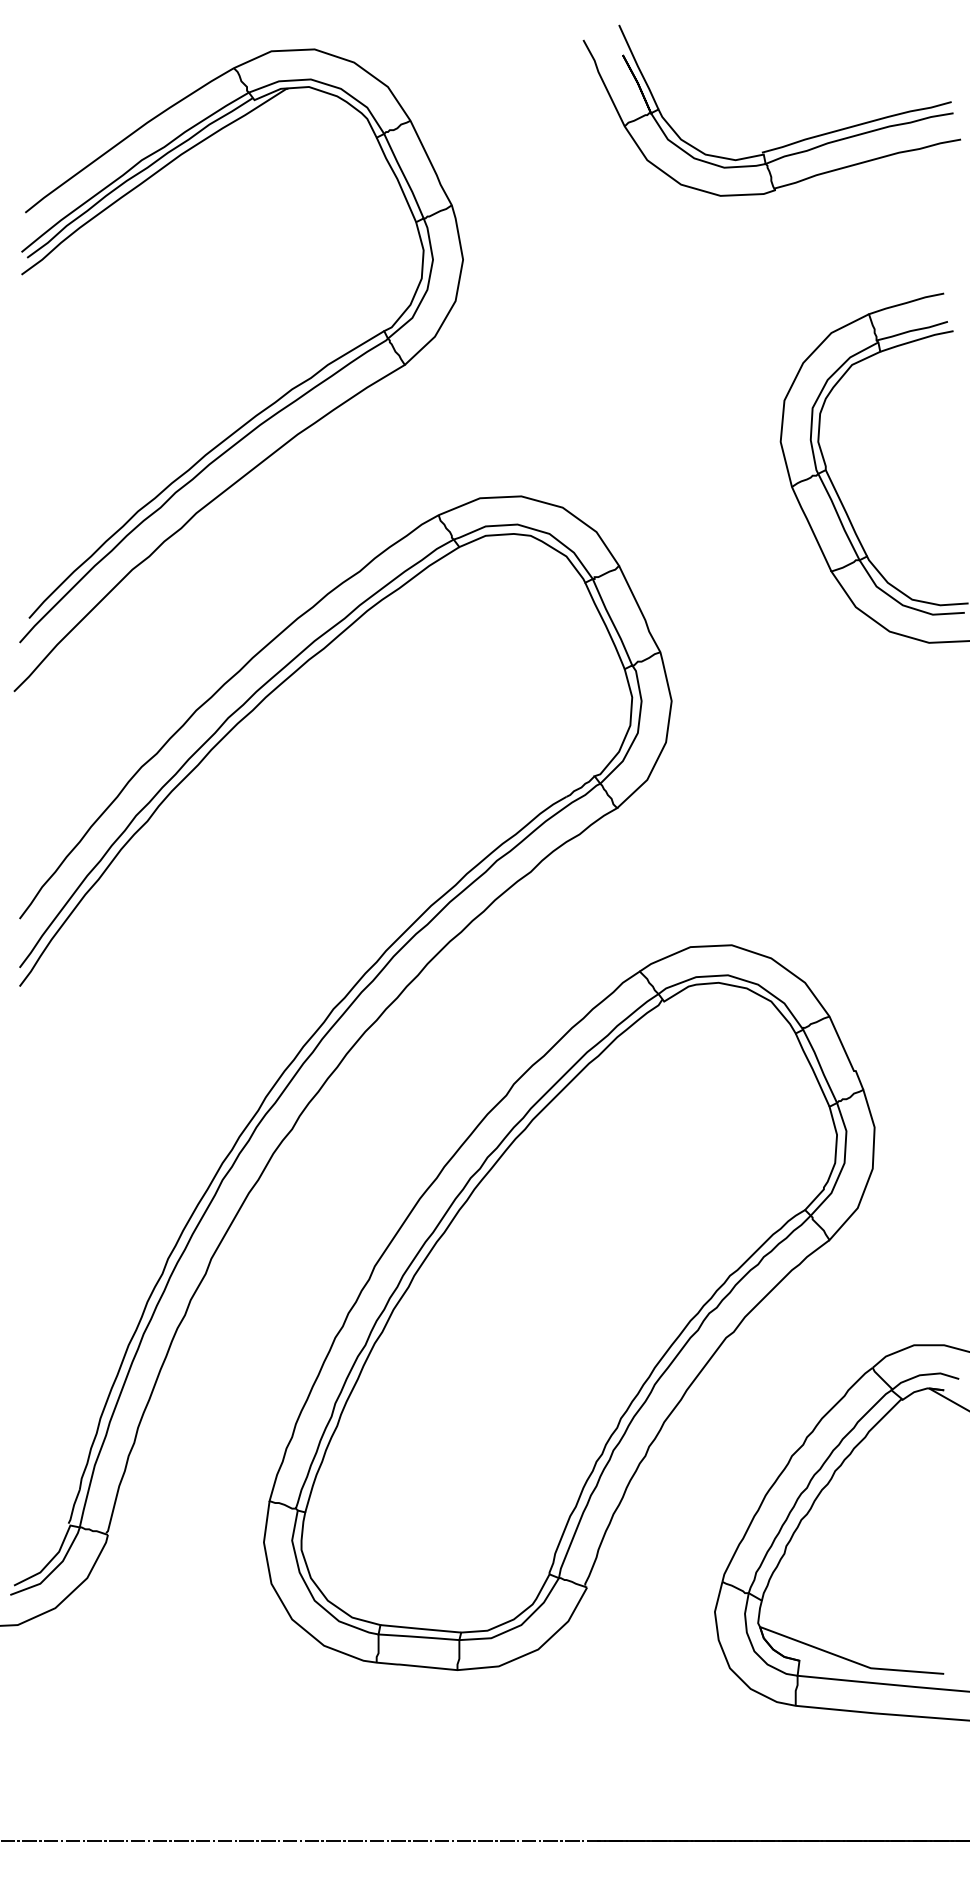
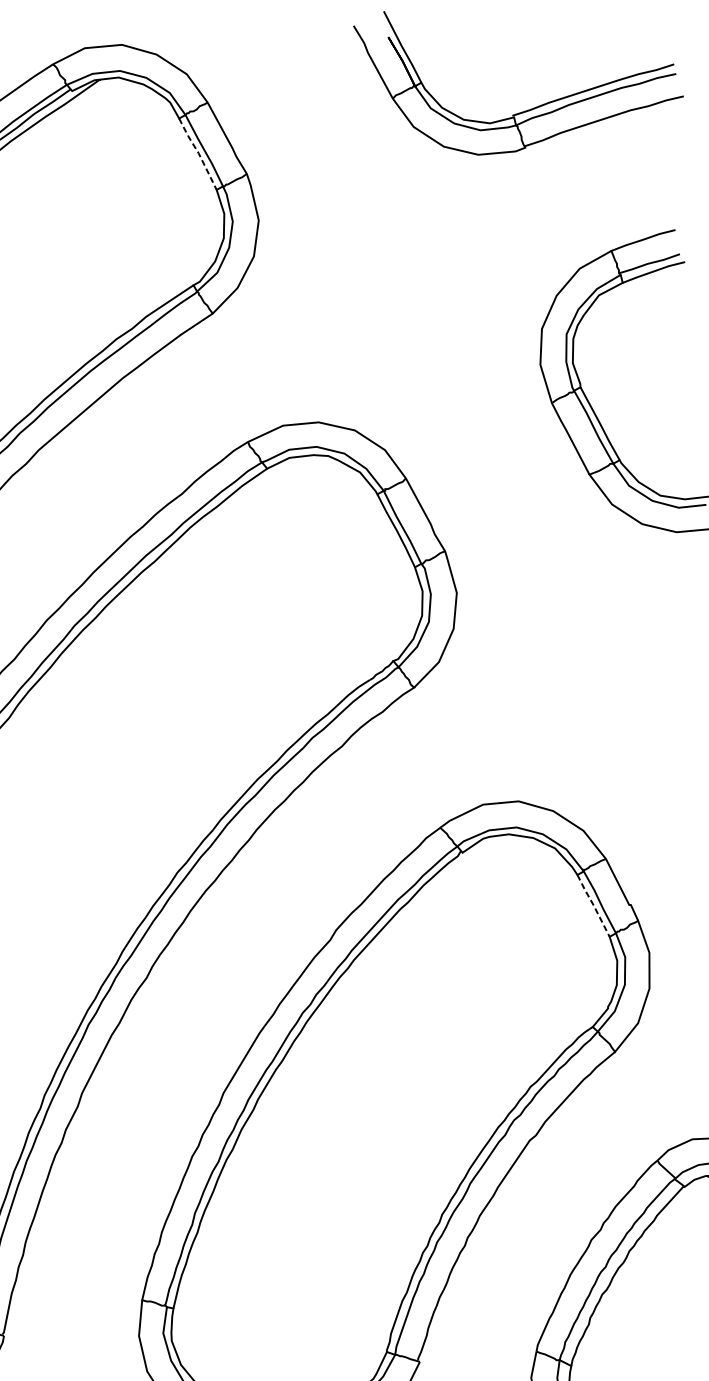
line: (397, 179) -> (198, 153), solid -> dashed
line: (812, 1069) -> (593, 905), solid -> dashed

